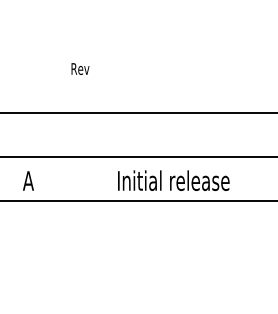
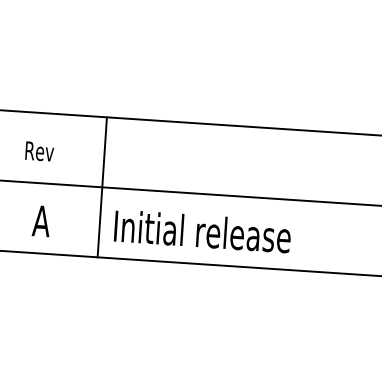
text: (80, 68) -> (39, 150), moved
line: (65, 156) -> (102, 186), added
text: (173, 180) -> (202, 231), moved

